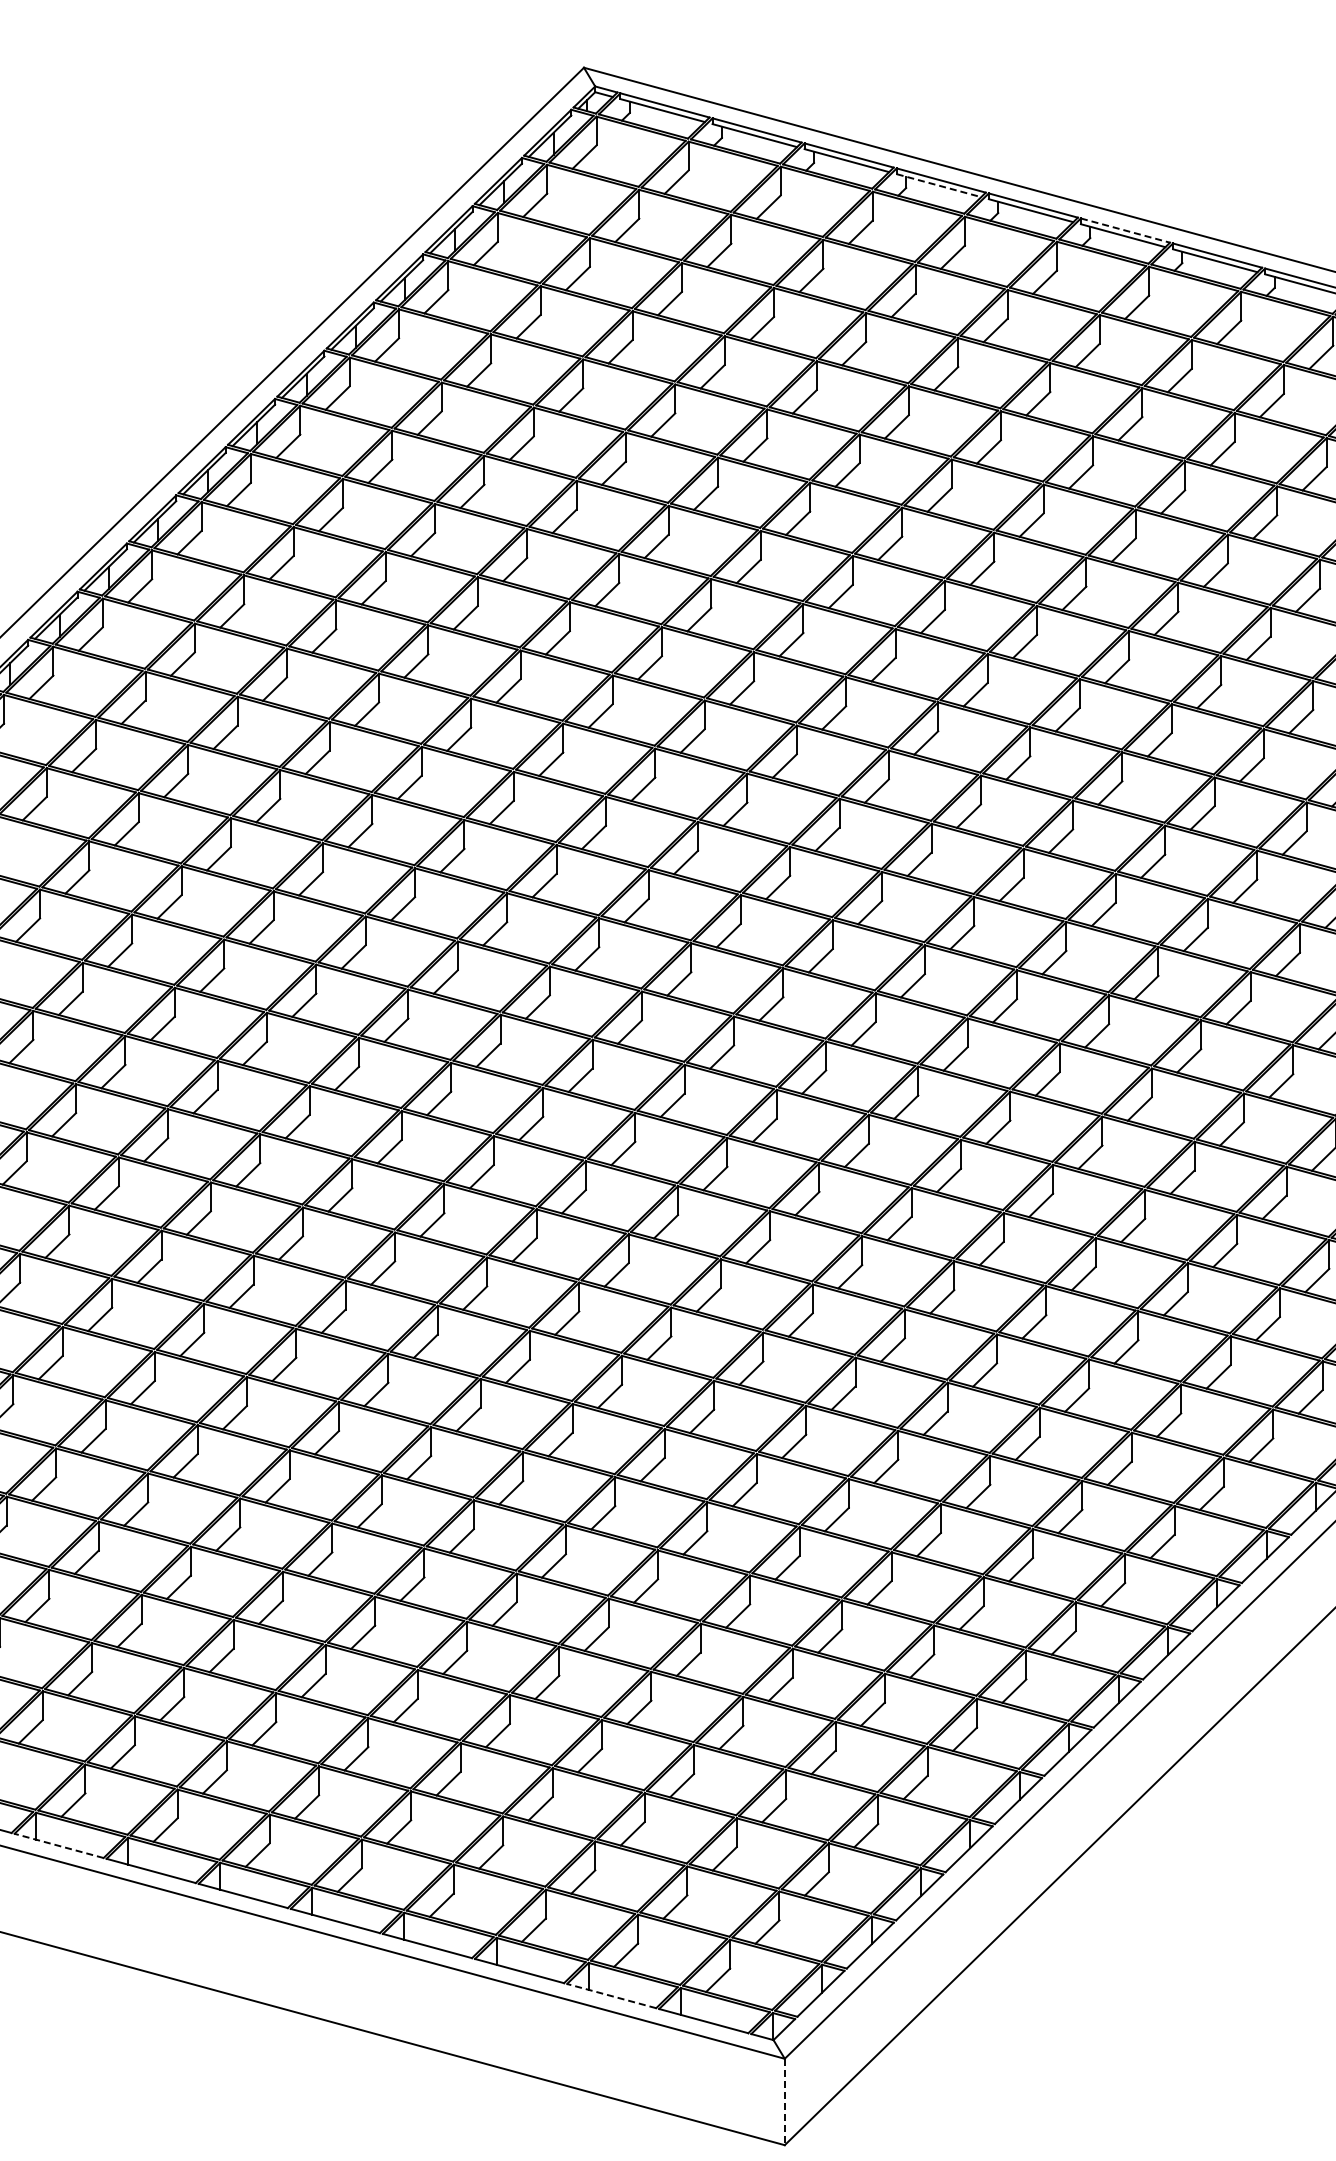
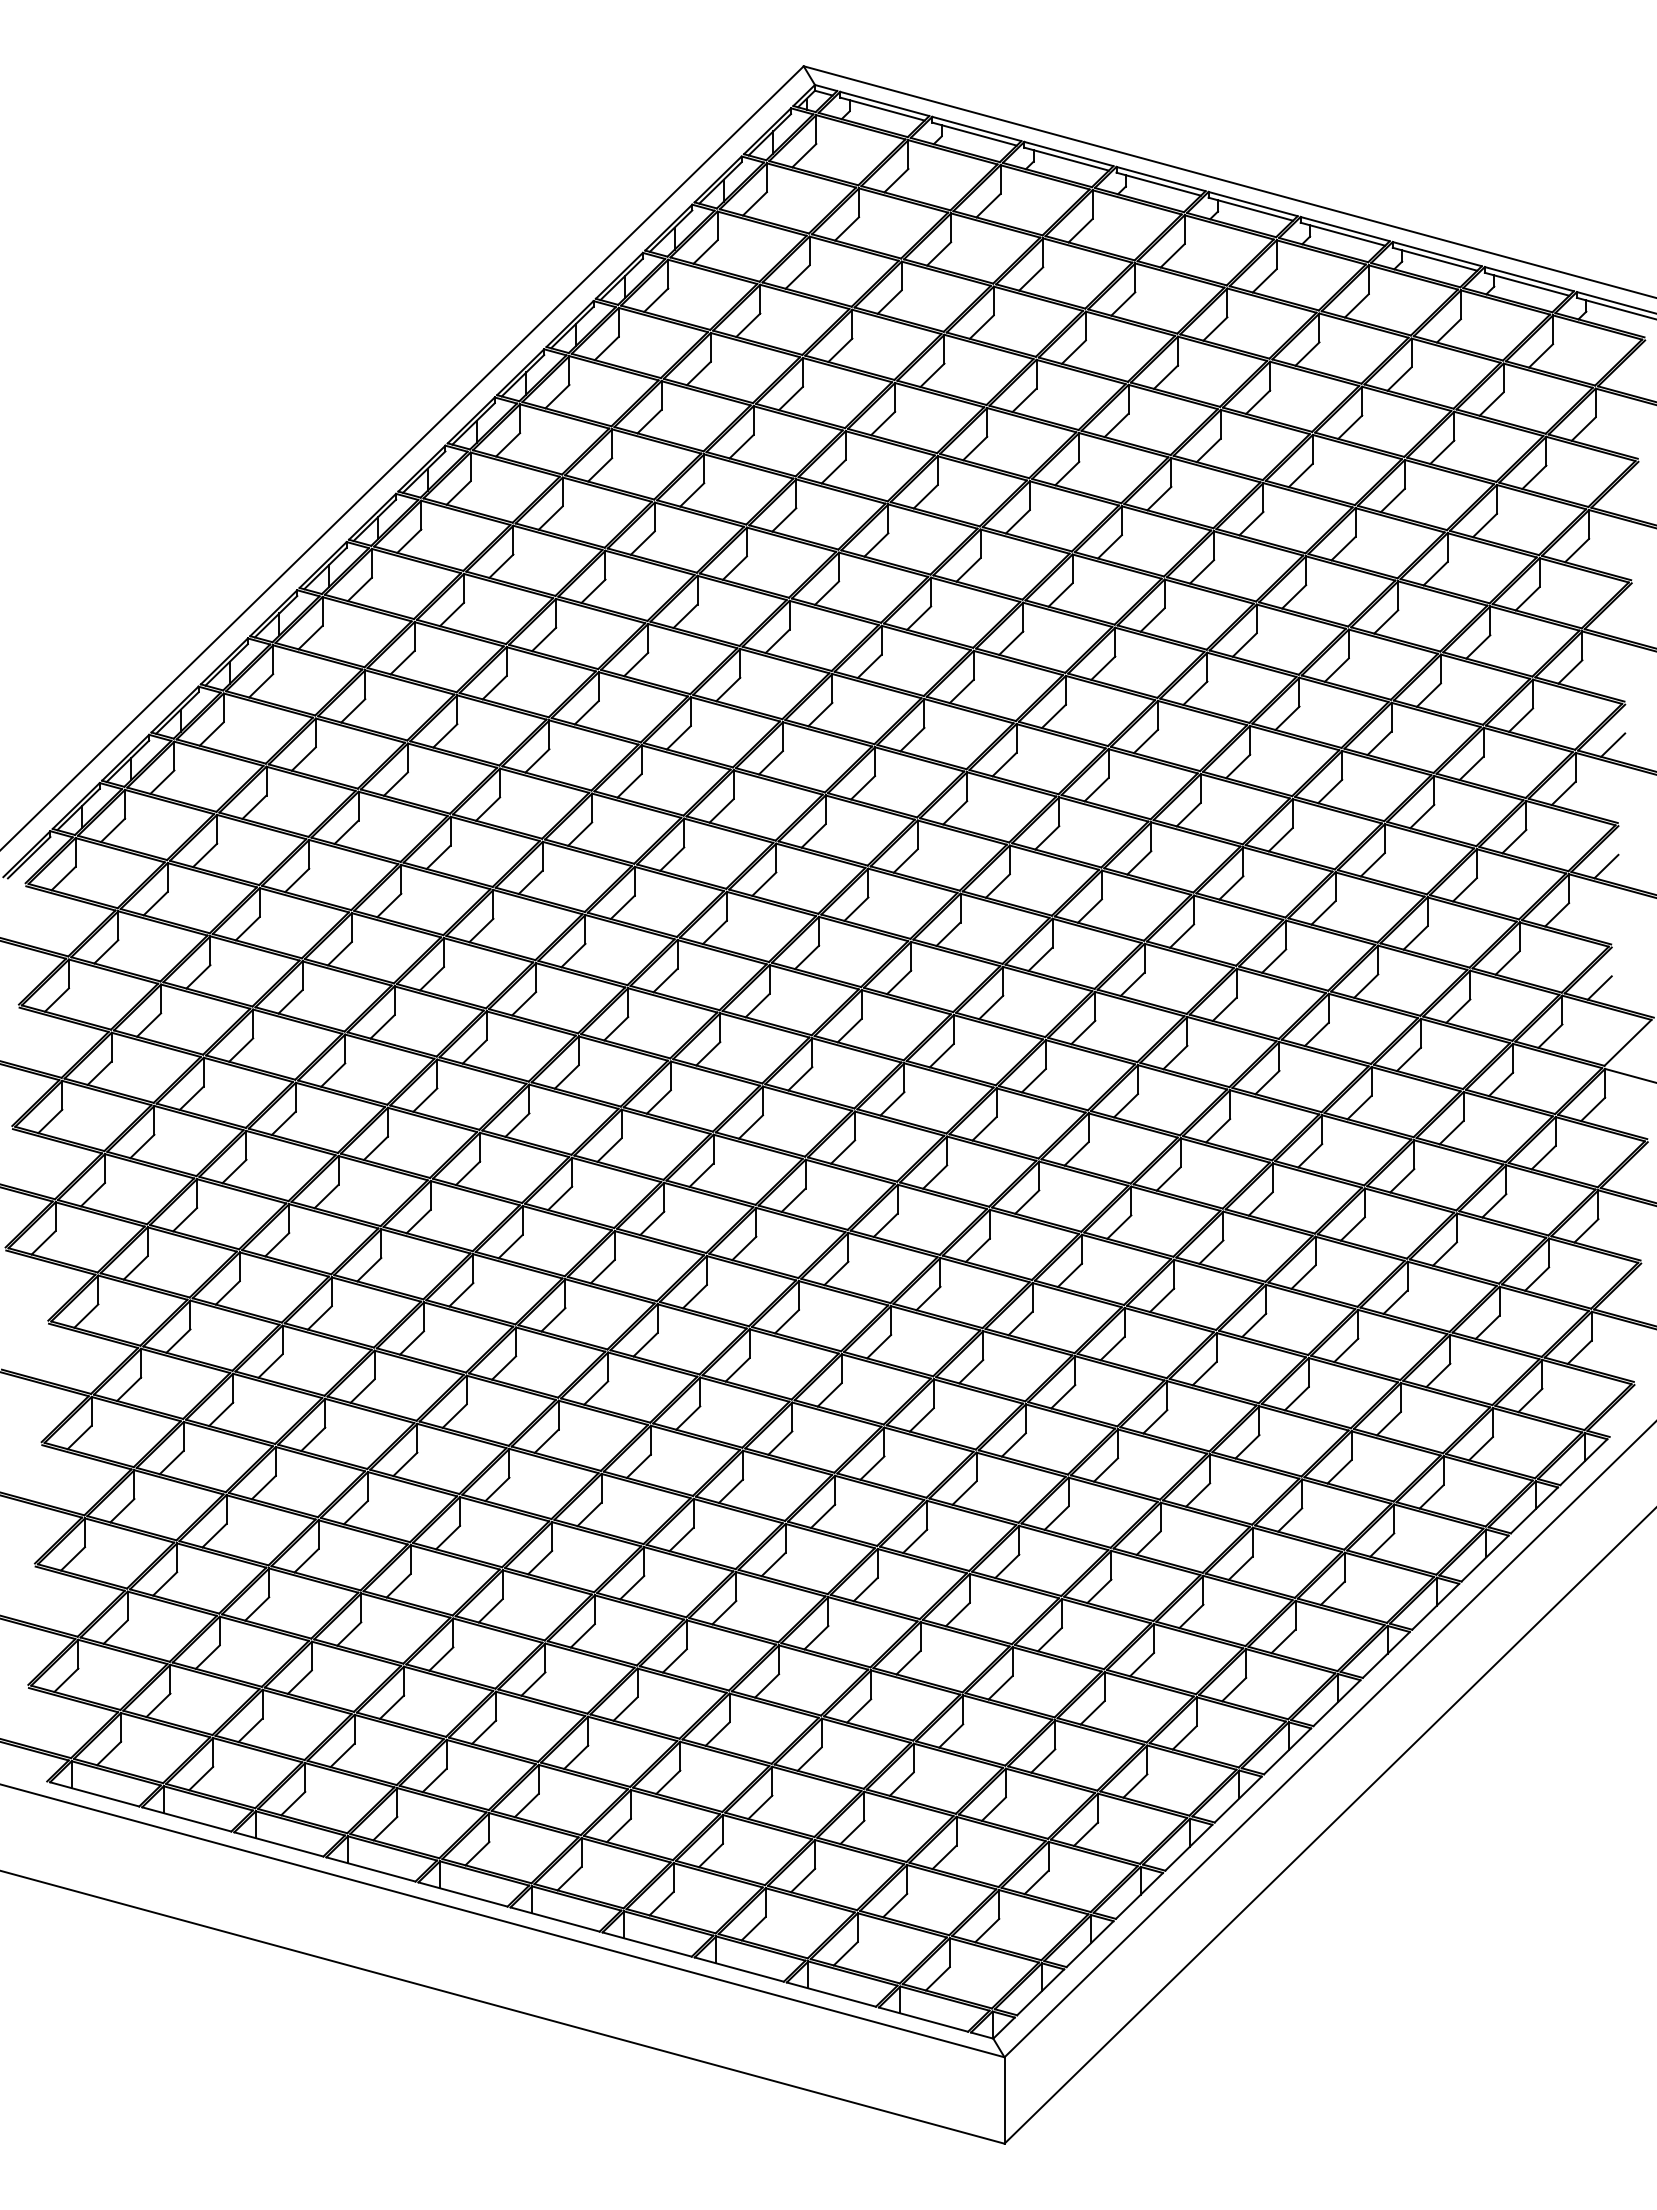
line: (938, 185) -> (1158, 184), dashed -> solid
line: (1125, 230) -> (1345, 229), dashed -> solid
line: (58, 1845) -> (278, 1844), dashed -> solid
line: (610, 1995) -> (830, 1994), dashed -> solid
line: (784, 2102) -> (1004, 2101), dashed -> solid

